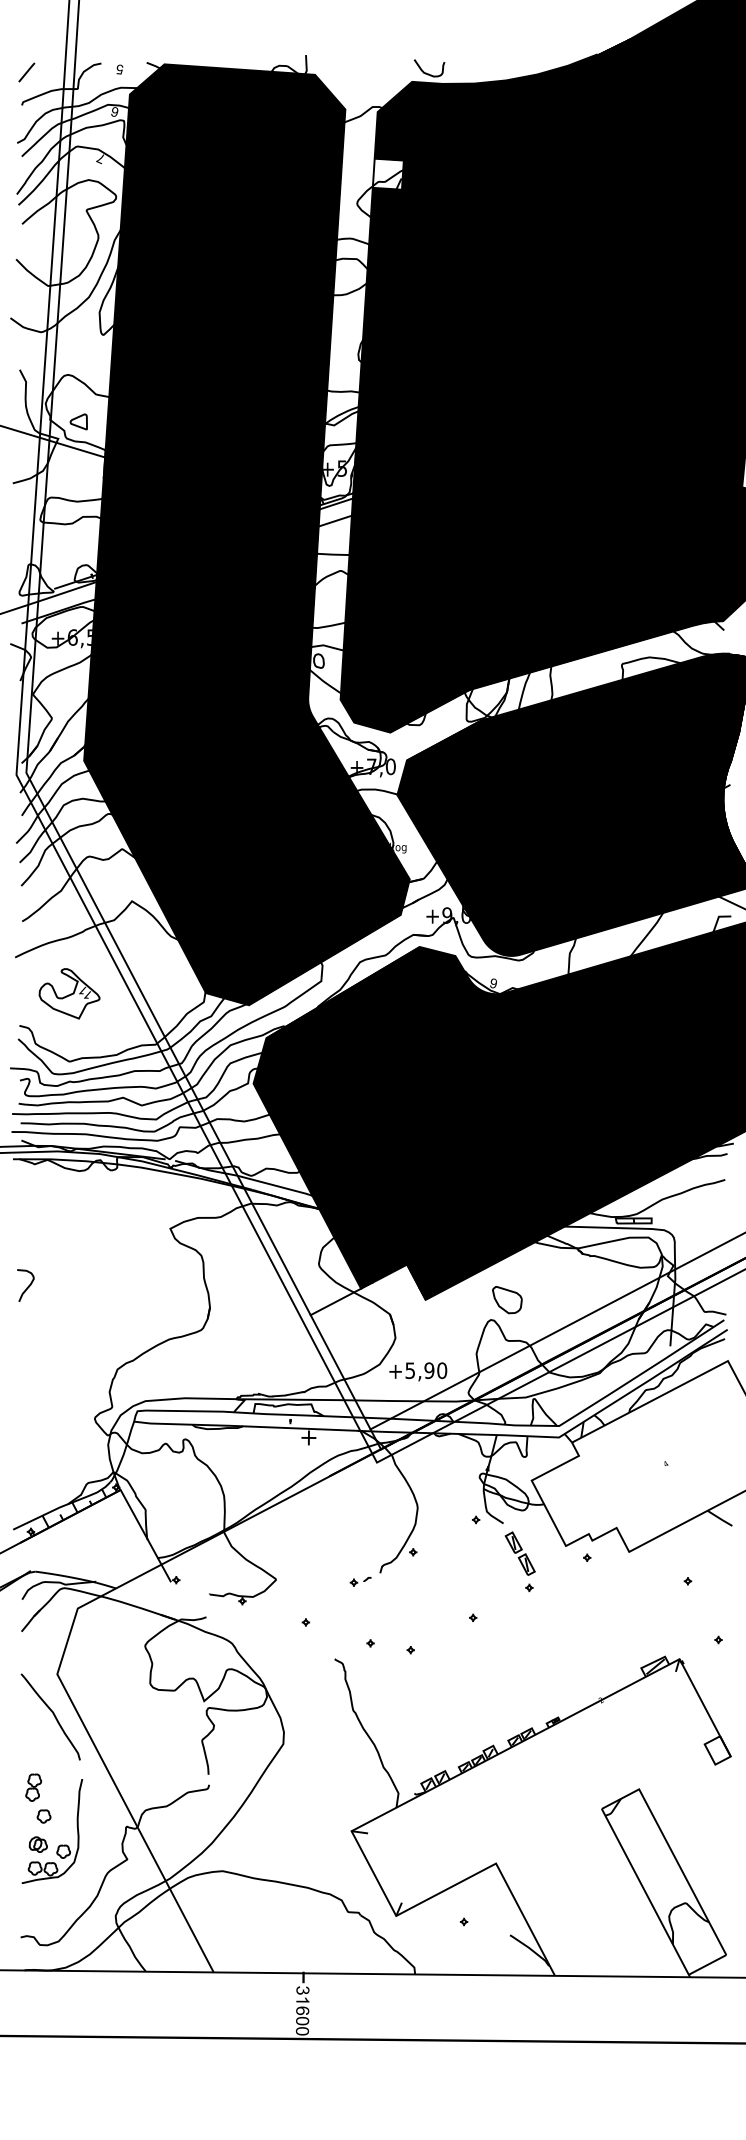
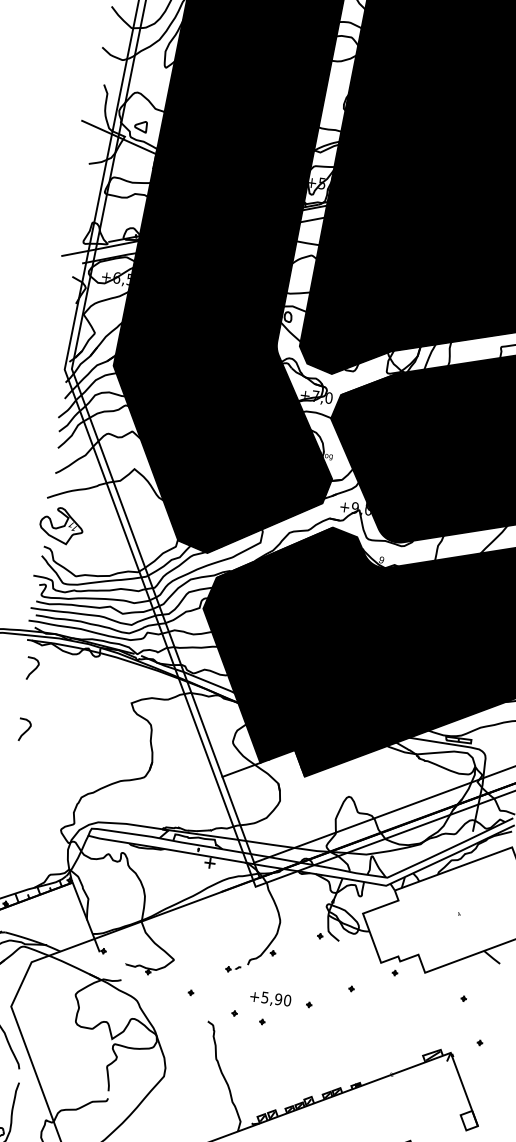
part: (69, 993) -> (61, 525), moved
curve: (27, 1199) -> (33, 669), added
part: (507, 1300) -> (362, 784), removed
text: (418, 1371) -> (270, 998), moved
part: (519, 1553) -> (347, 963), removed

